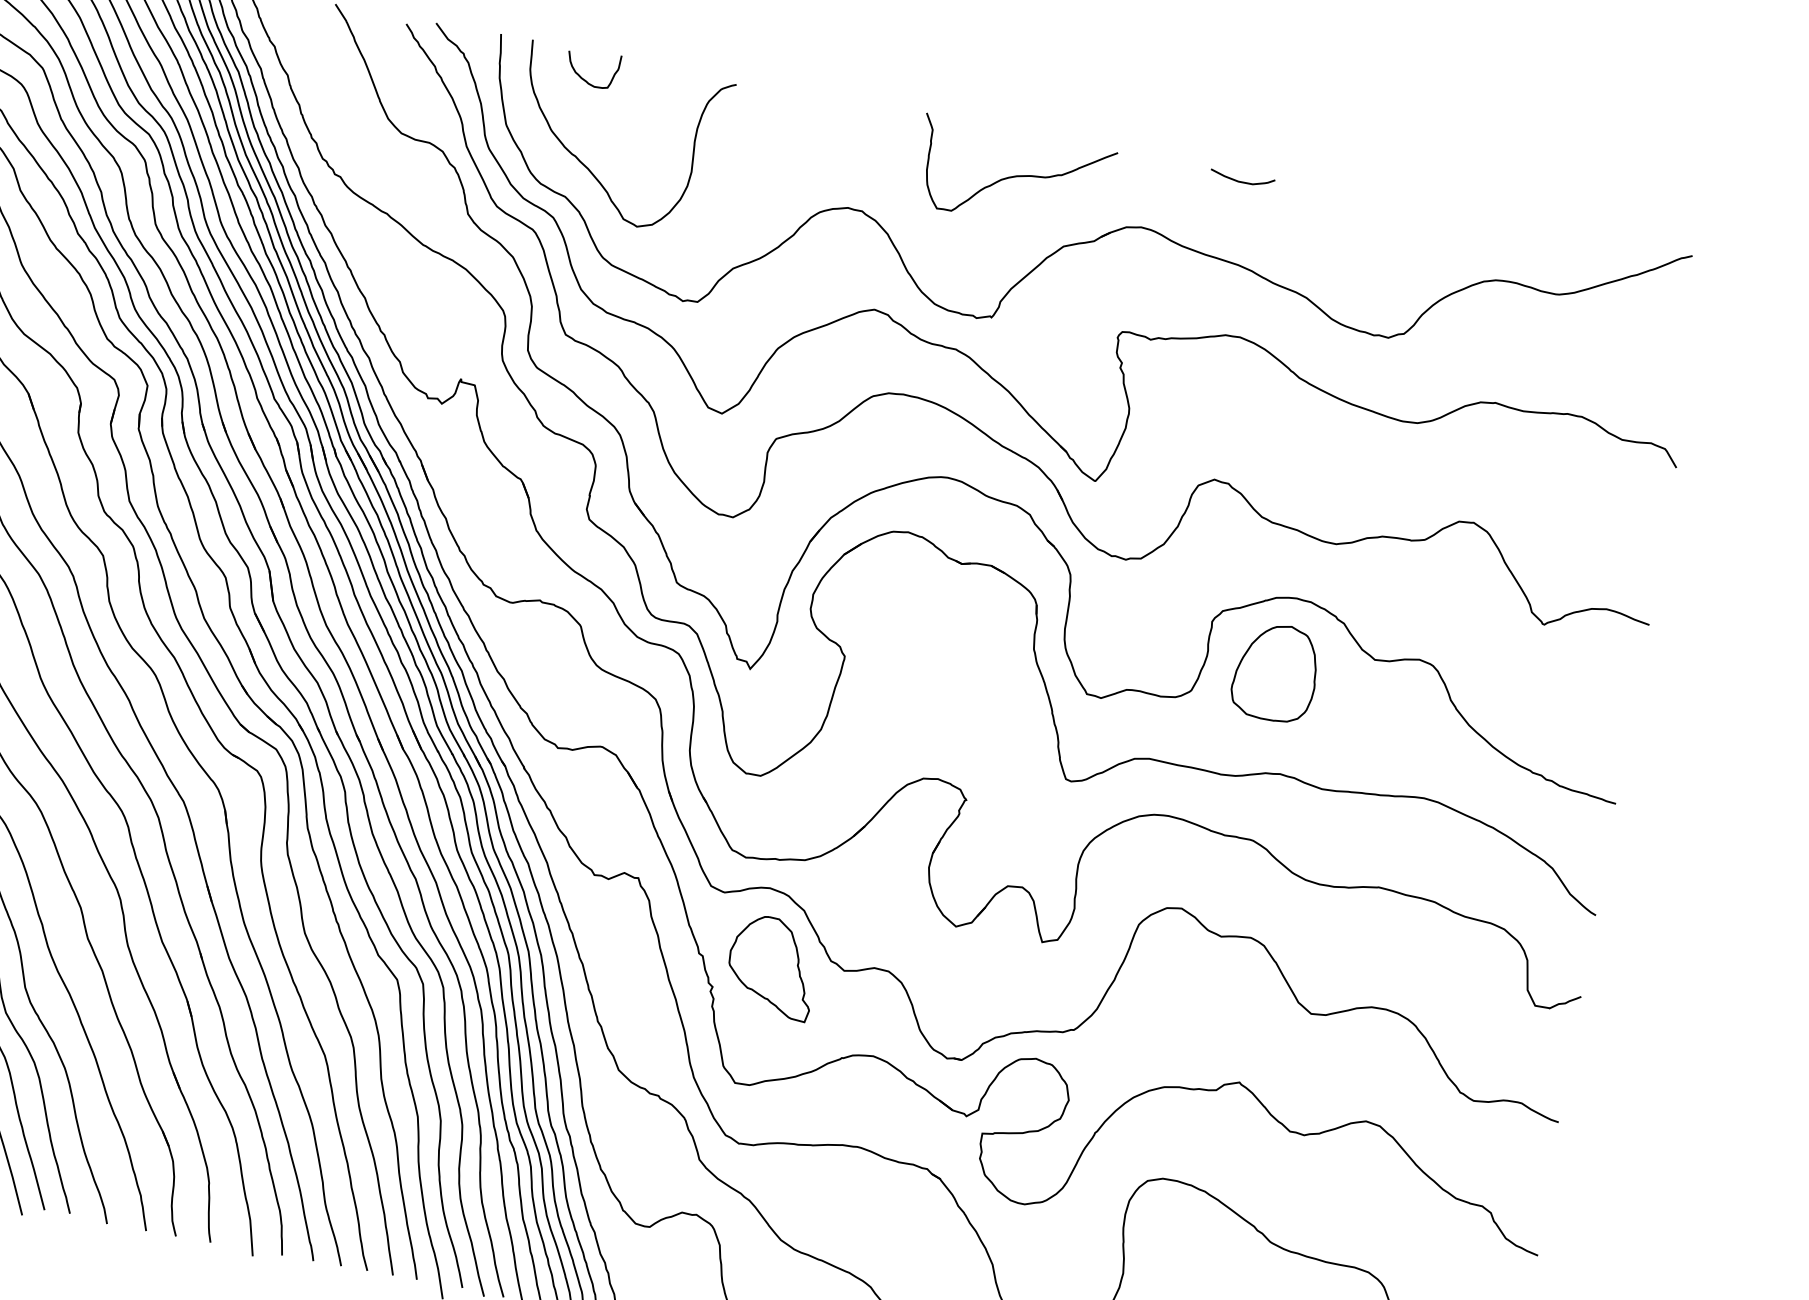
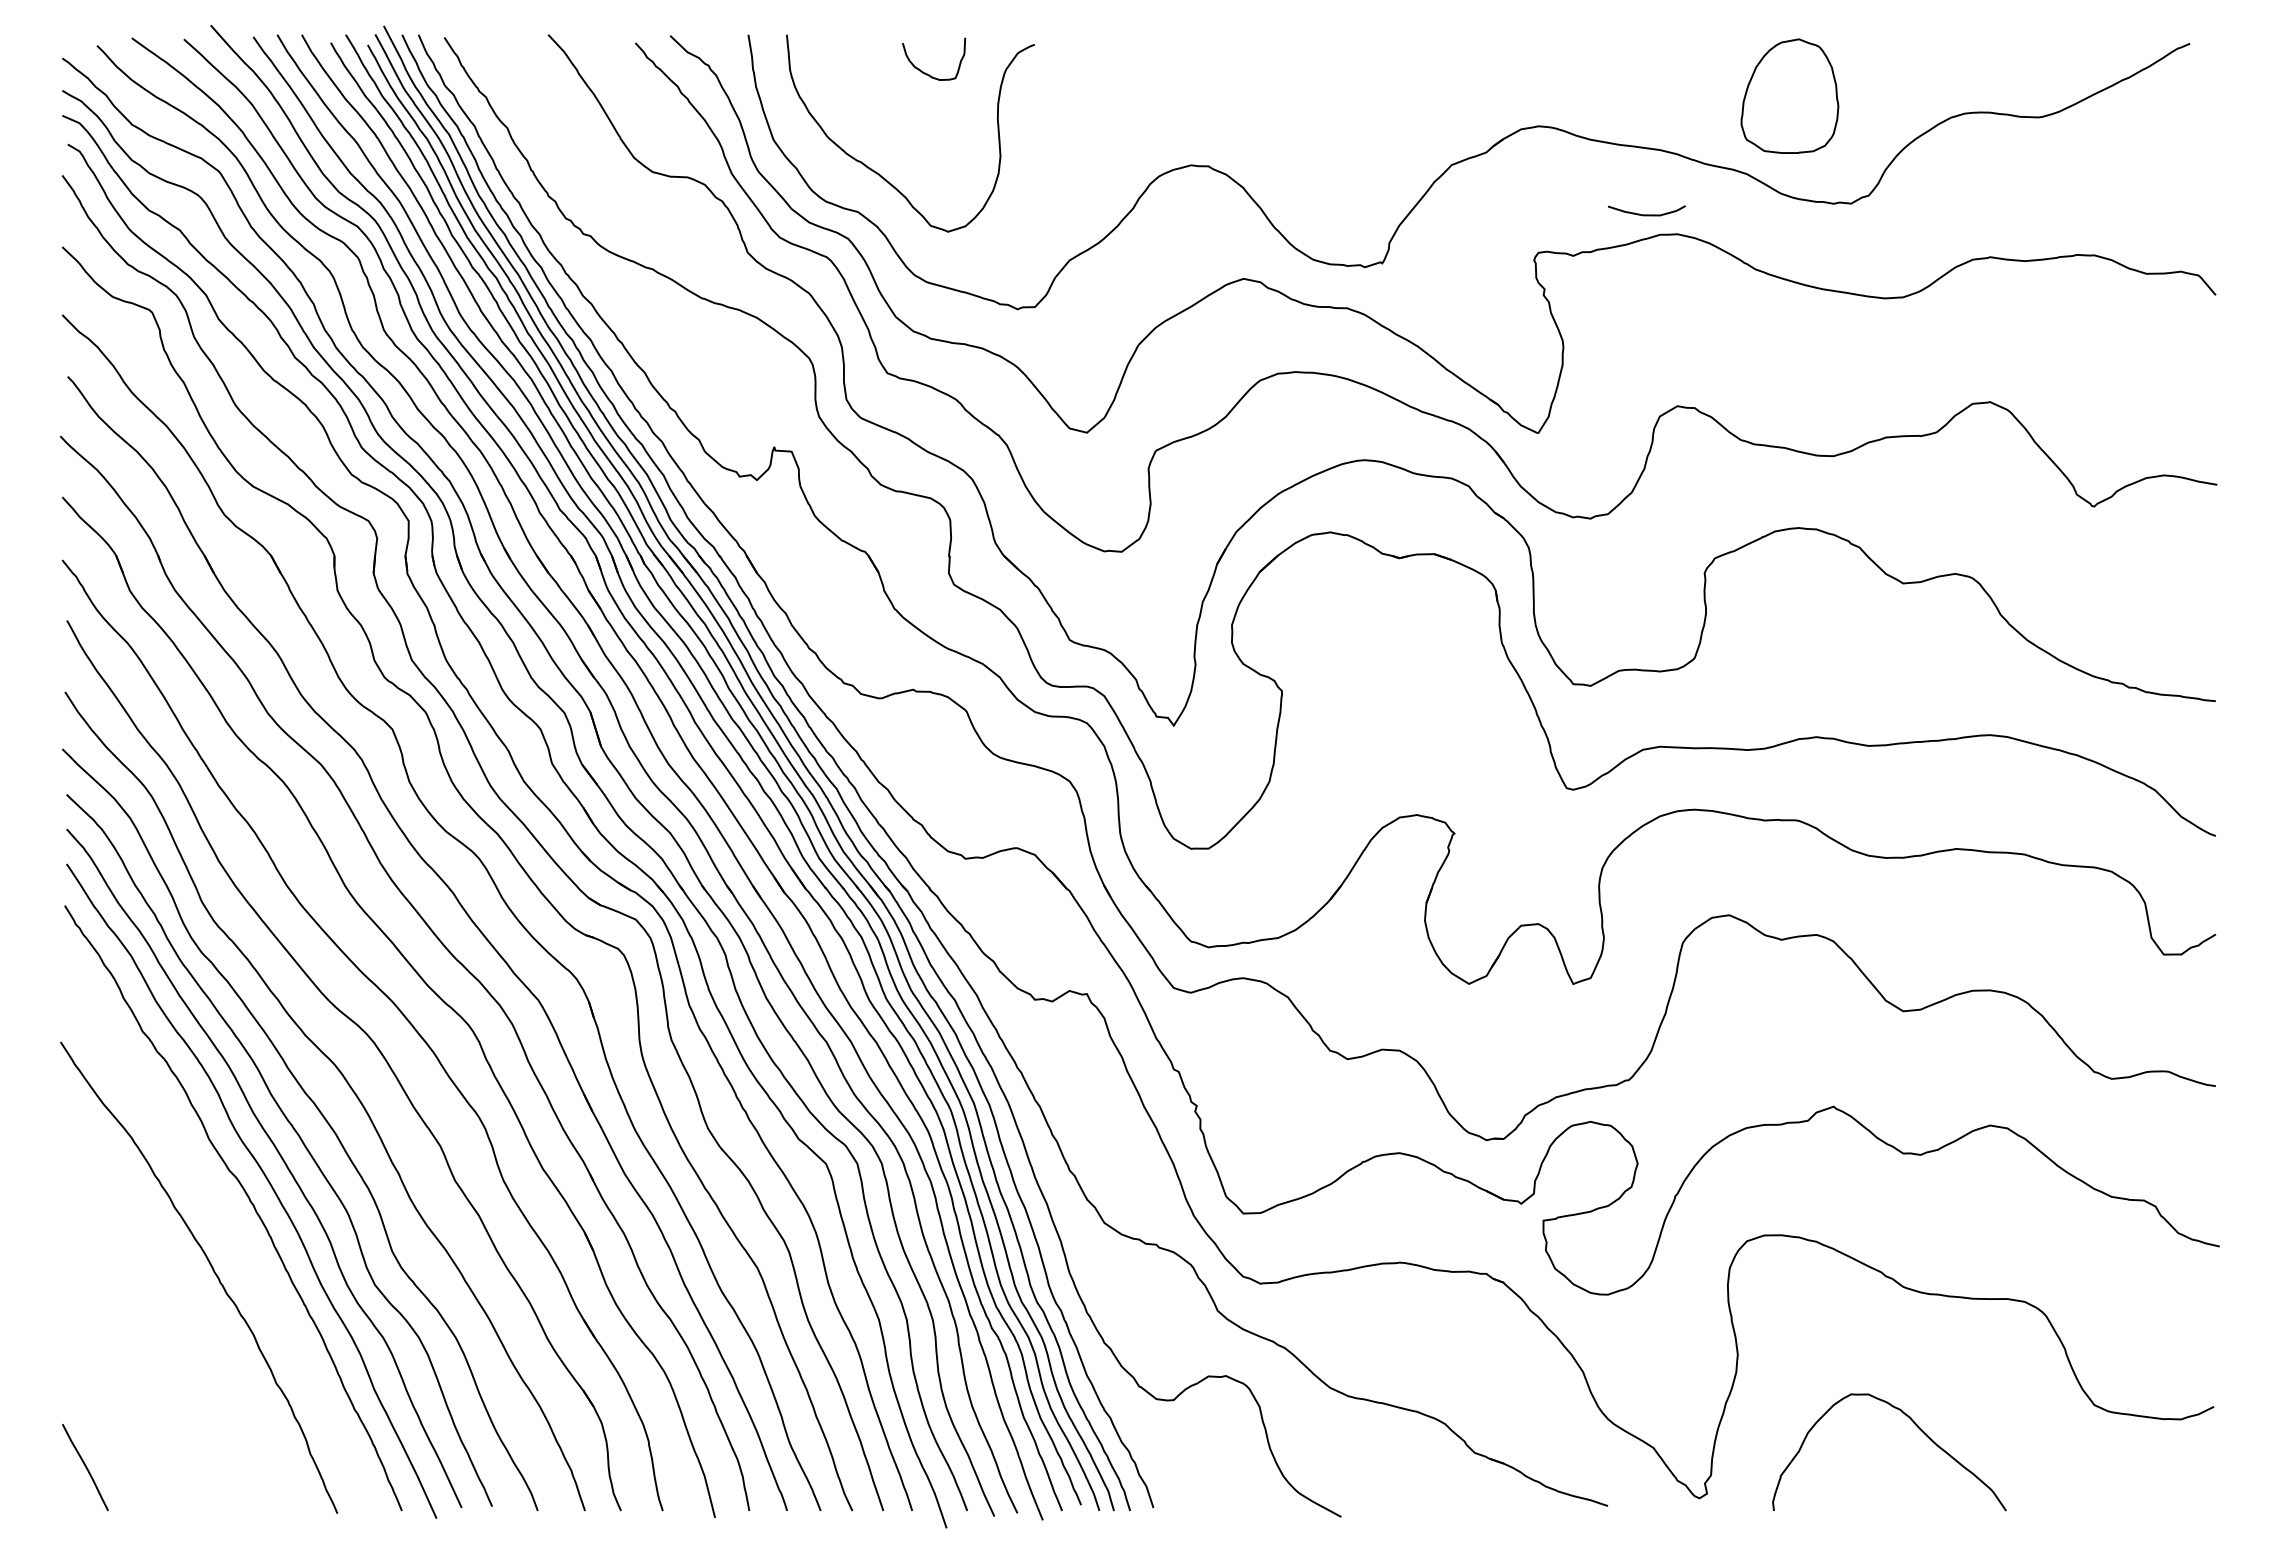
curve: (585, 79) -> (927, 73), moved
curve: (1014, 175) -> (1379, 92), removed
curve: (1241, 181) -> (1646, 214), moved
part: (1275, 671) -> (1789, 95), moved
part: (772, 966) -> (1262, 1069), removed

